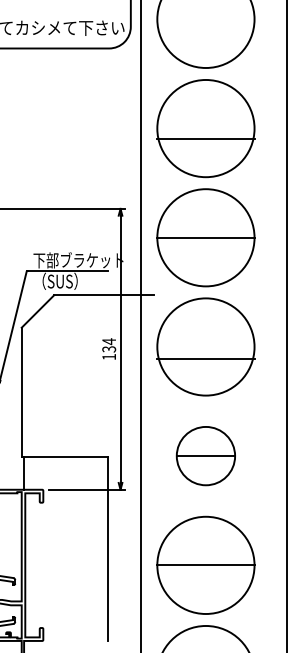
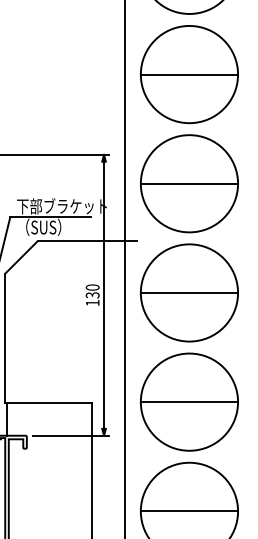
line: (205, 138) -> (189, 74), moved
text: (109, 341) -> (93, 287), 134 -> 130
line: (205, 358) -> (189, 292), moved
part: (205, 455) -> (189, 401), size x1.67

